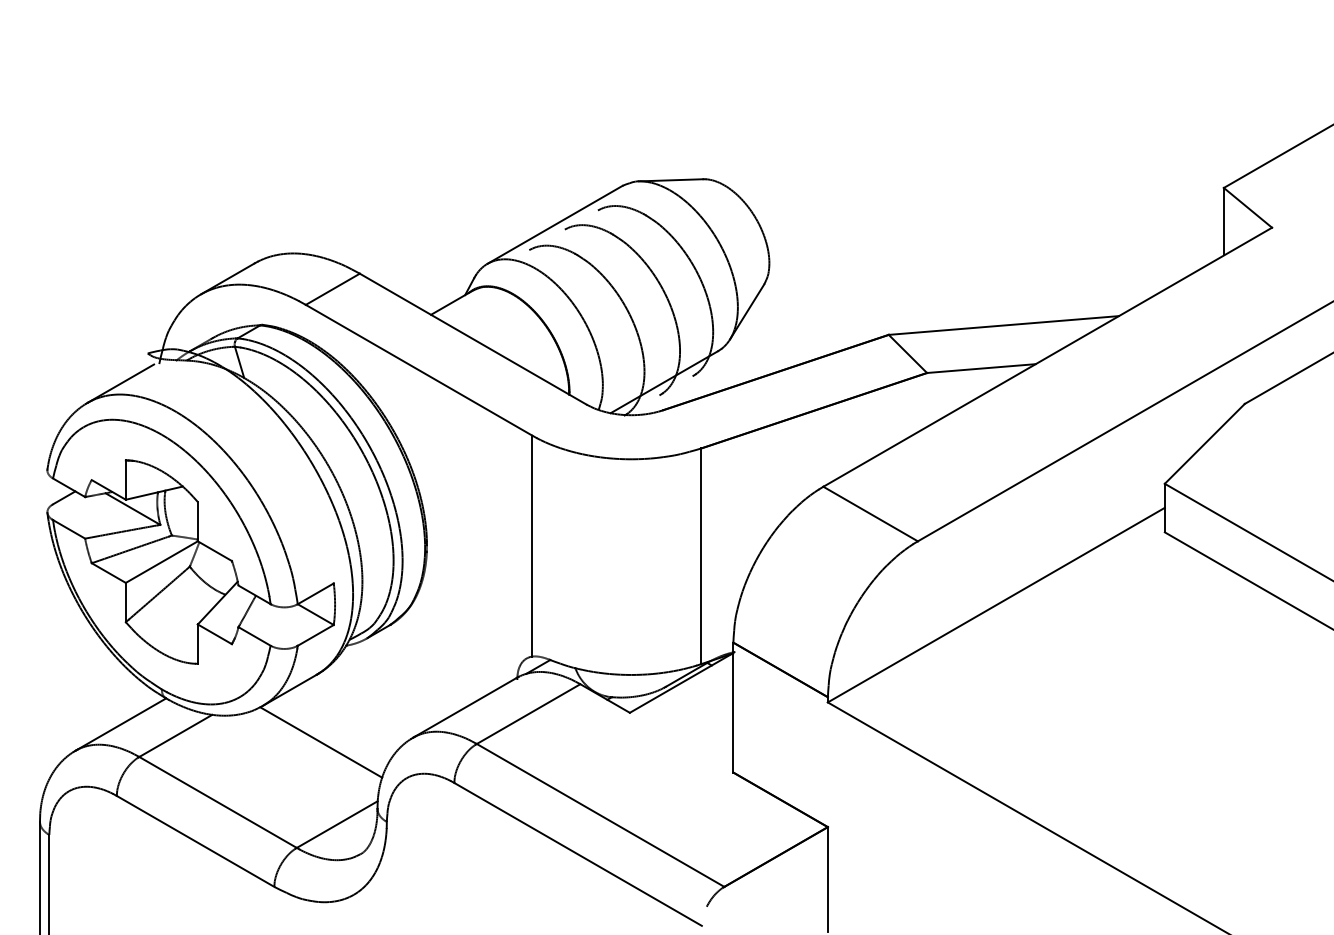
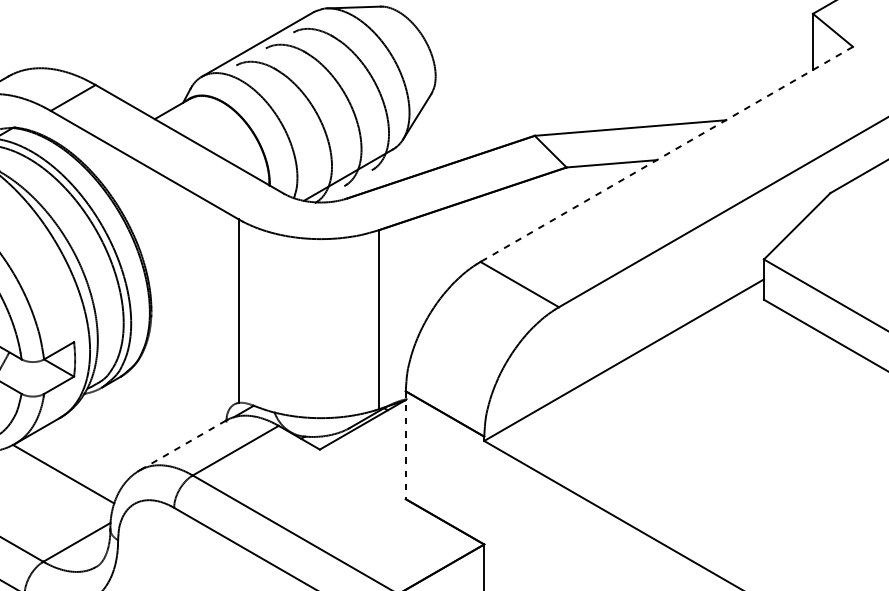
line: (1047, 357) -> (666, 154), solid -> dashed
line: (464, 707) -> (182, 445), solid -> dashed
line: (733, 707) -> (405, 445), solid -> dashed

